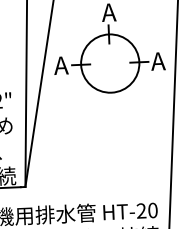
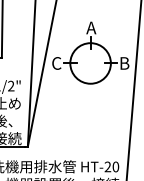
text: (158, 61) -> (124, 63), A -> B
text: (61, 65) -> (56, 63), A -> C

